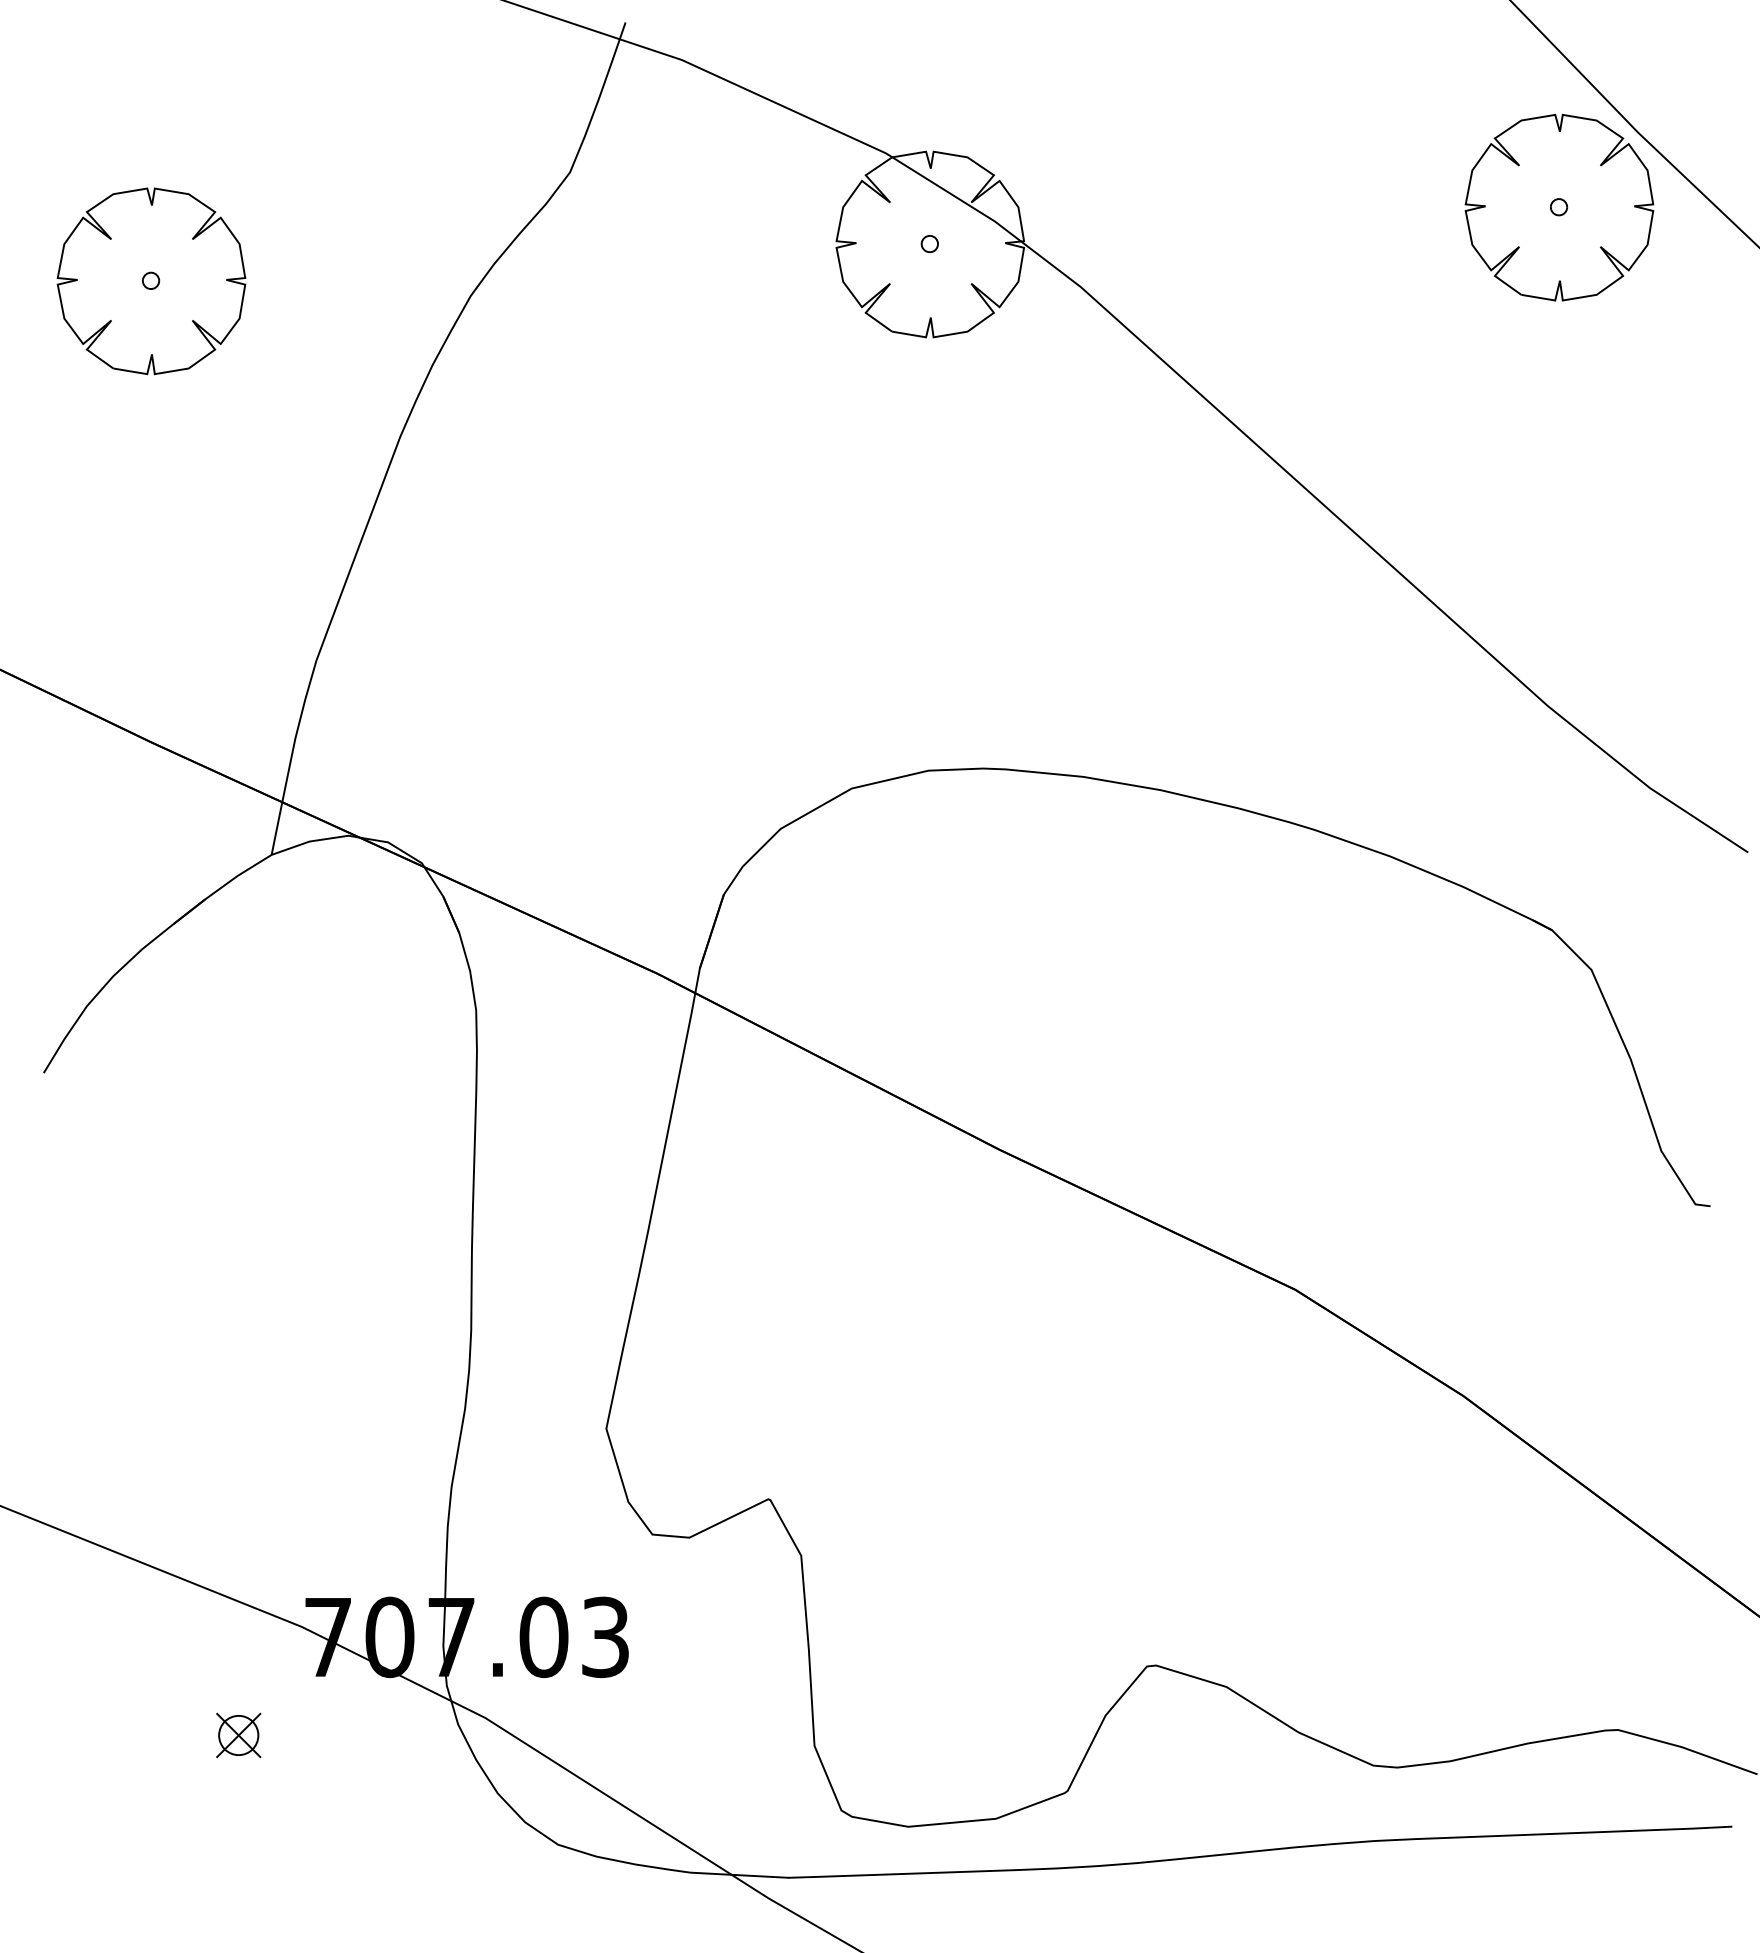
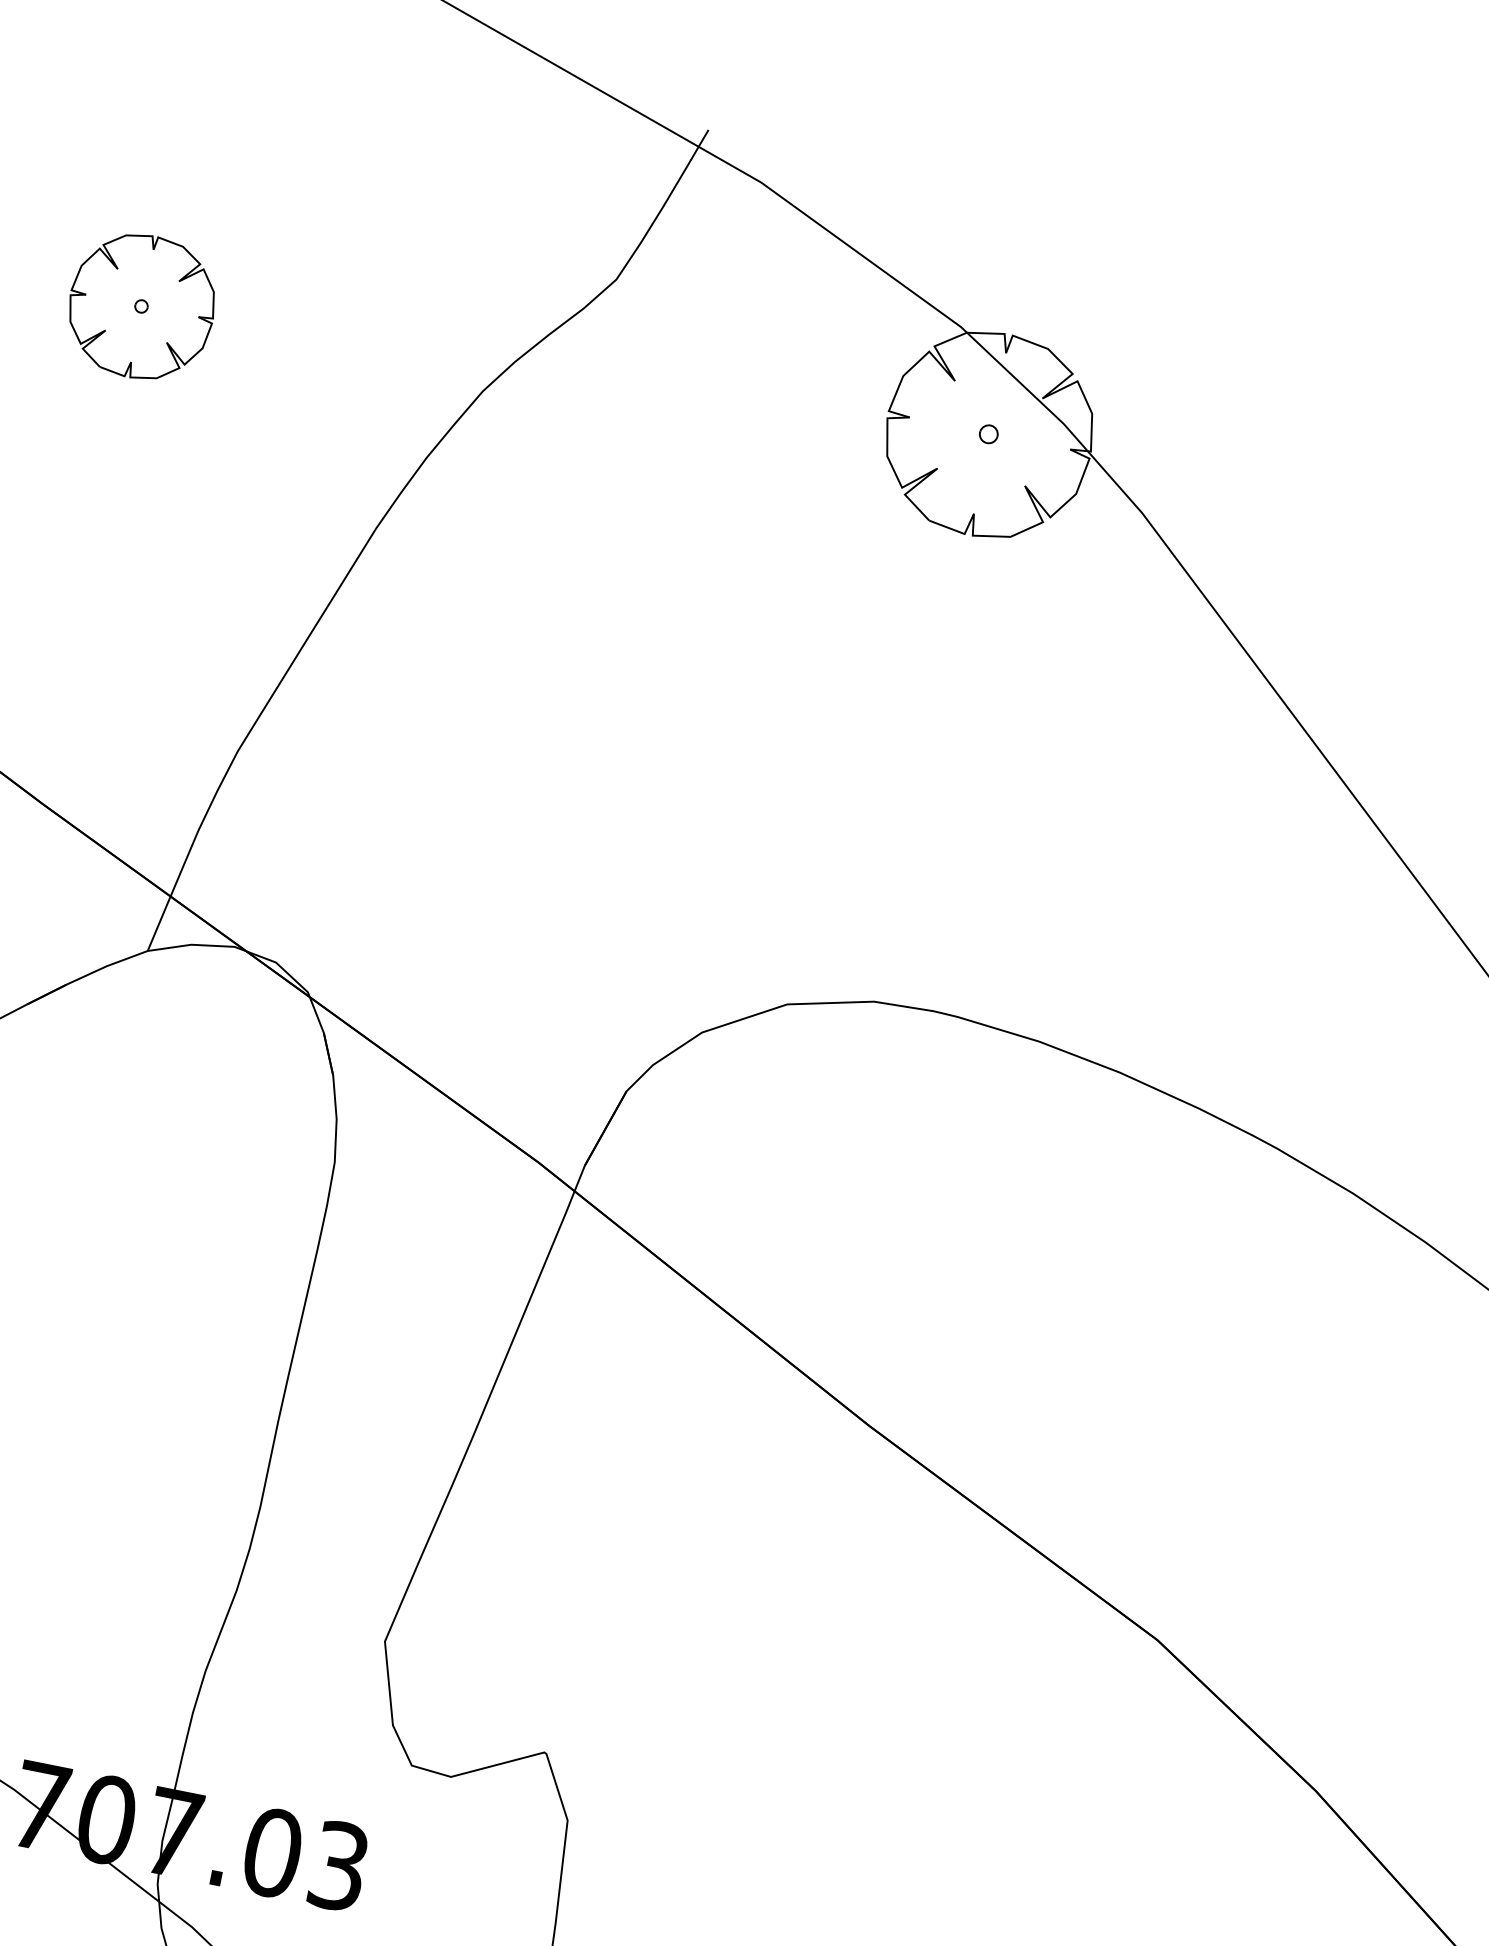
part: (151, 281) -> (141, 307), size x0.7

